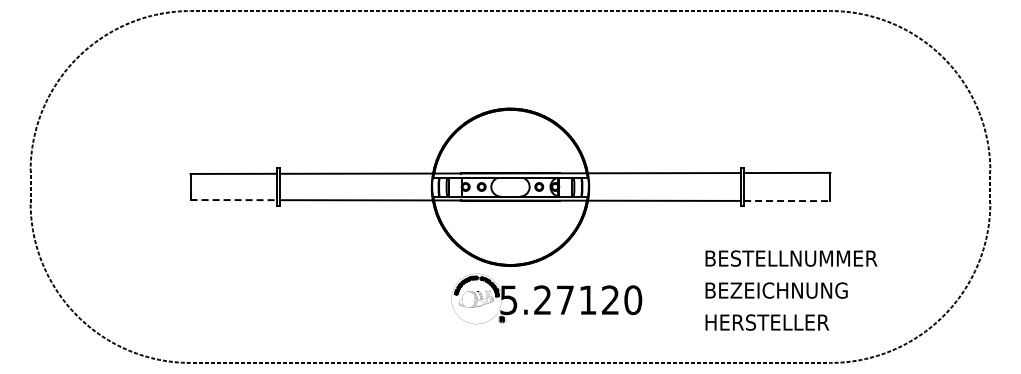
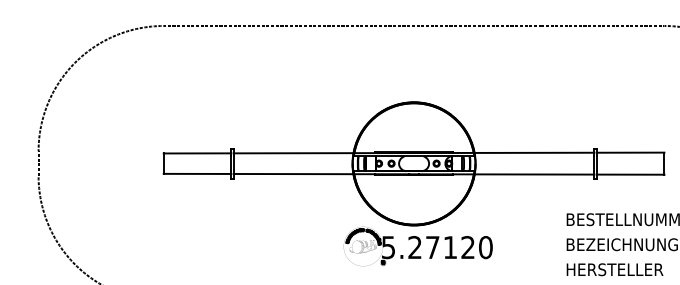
line: (234, 200) -> (198, 174), dashed -> solid
line: (787, 201) -> (630, 175), dashed -> solid
part: (546, 298) -> (417, 246), moved

